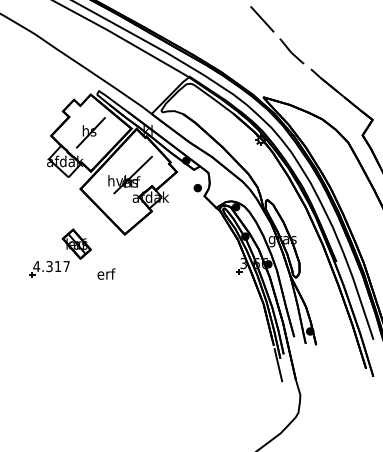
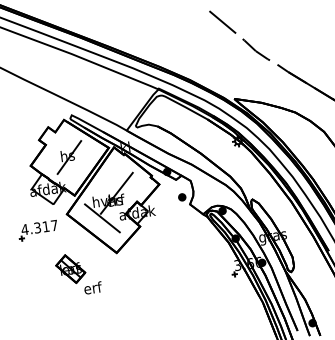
line: (115, 197) -> (102, 217), added
part: (49, 269) -> (37, 230), moved
text: (106, 273) -> (93, 287), moved

